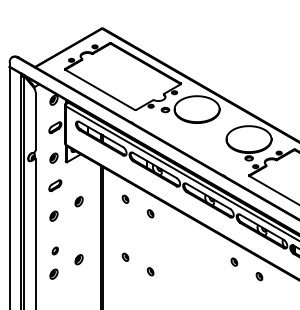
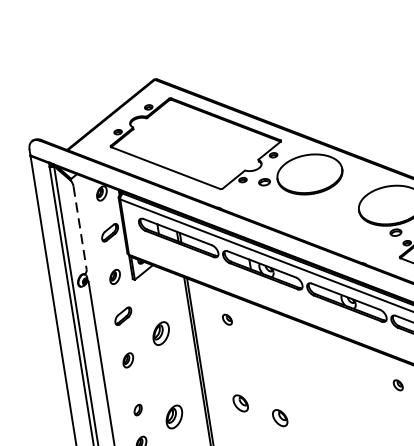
line: (35, 121) -> (80, 228), solid -> dashed
part: (78, 201) -> (160, 333), size x1.6
part: (150, 213) -> (266, 334), removed
part: (125, 256) -> (240, 402), size x1.6
part: (78, 259) -> (173, 417), size x1.6
part: (150, 271) -> (279, 417), size x1.6

